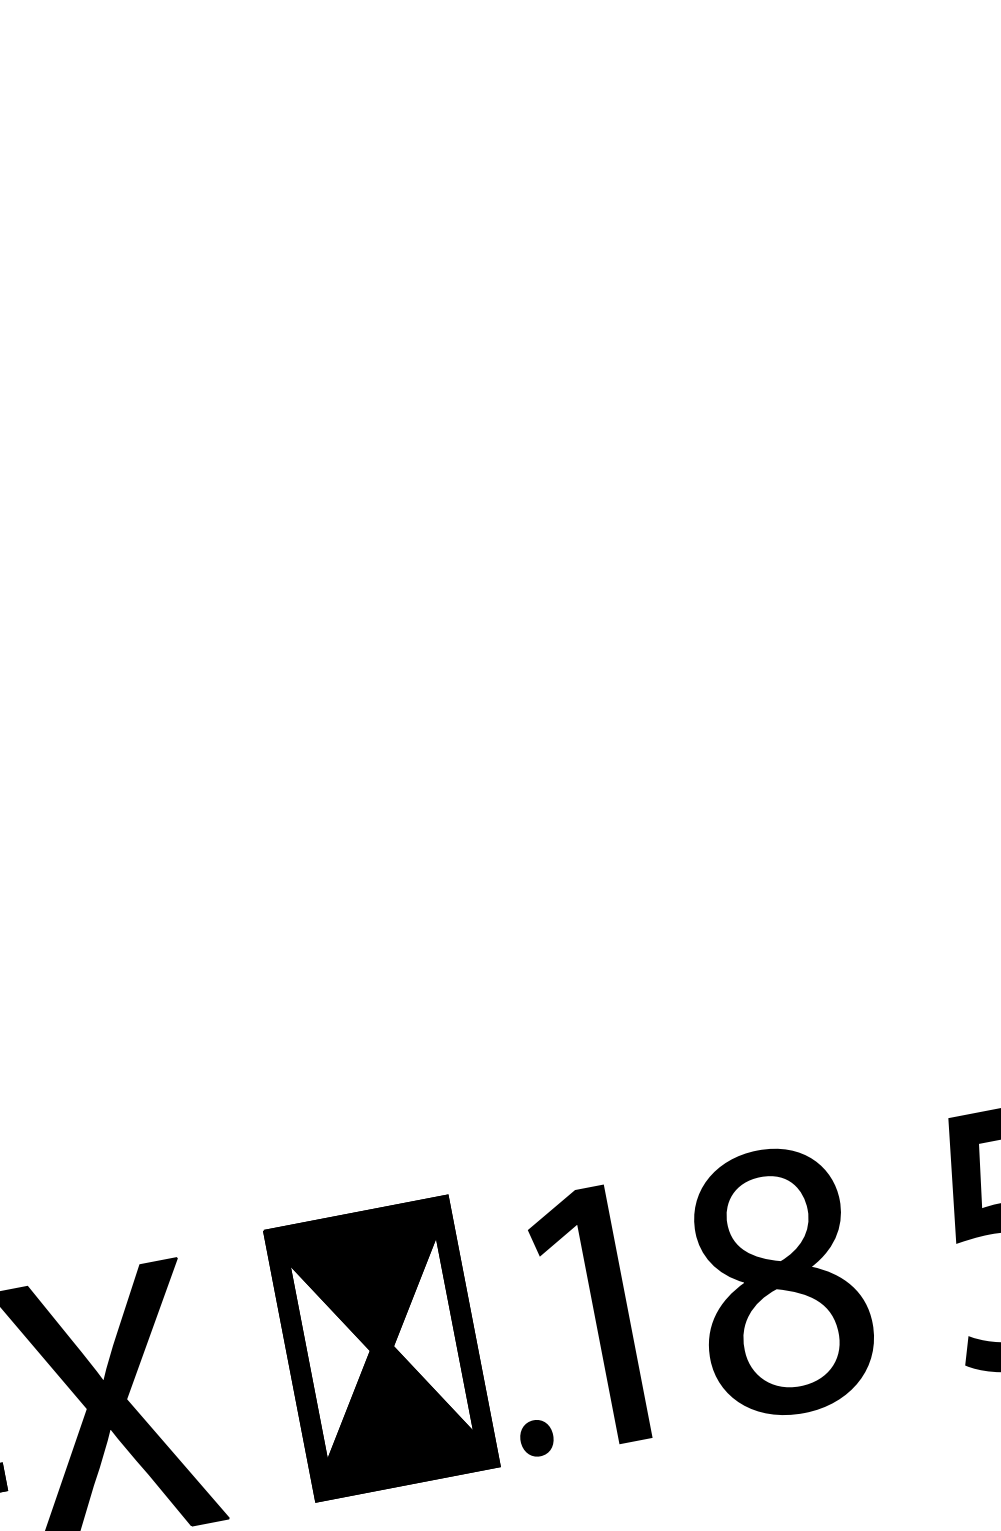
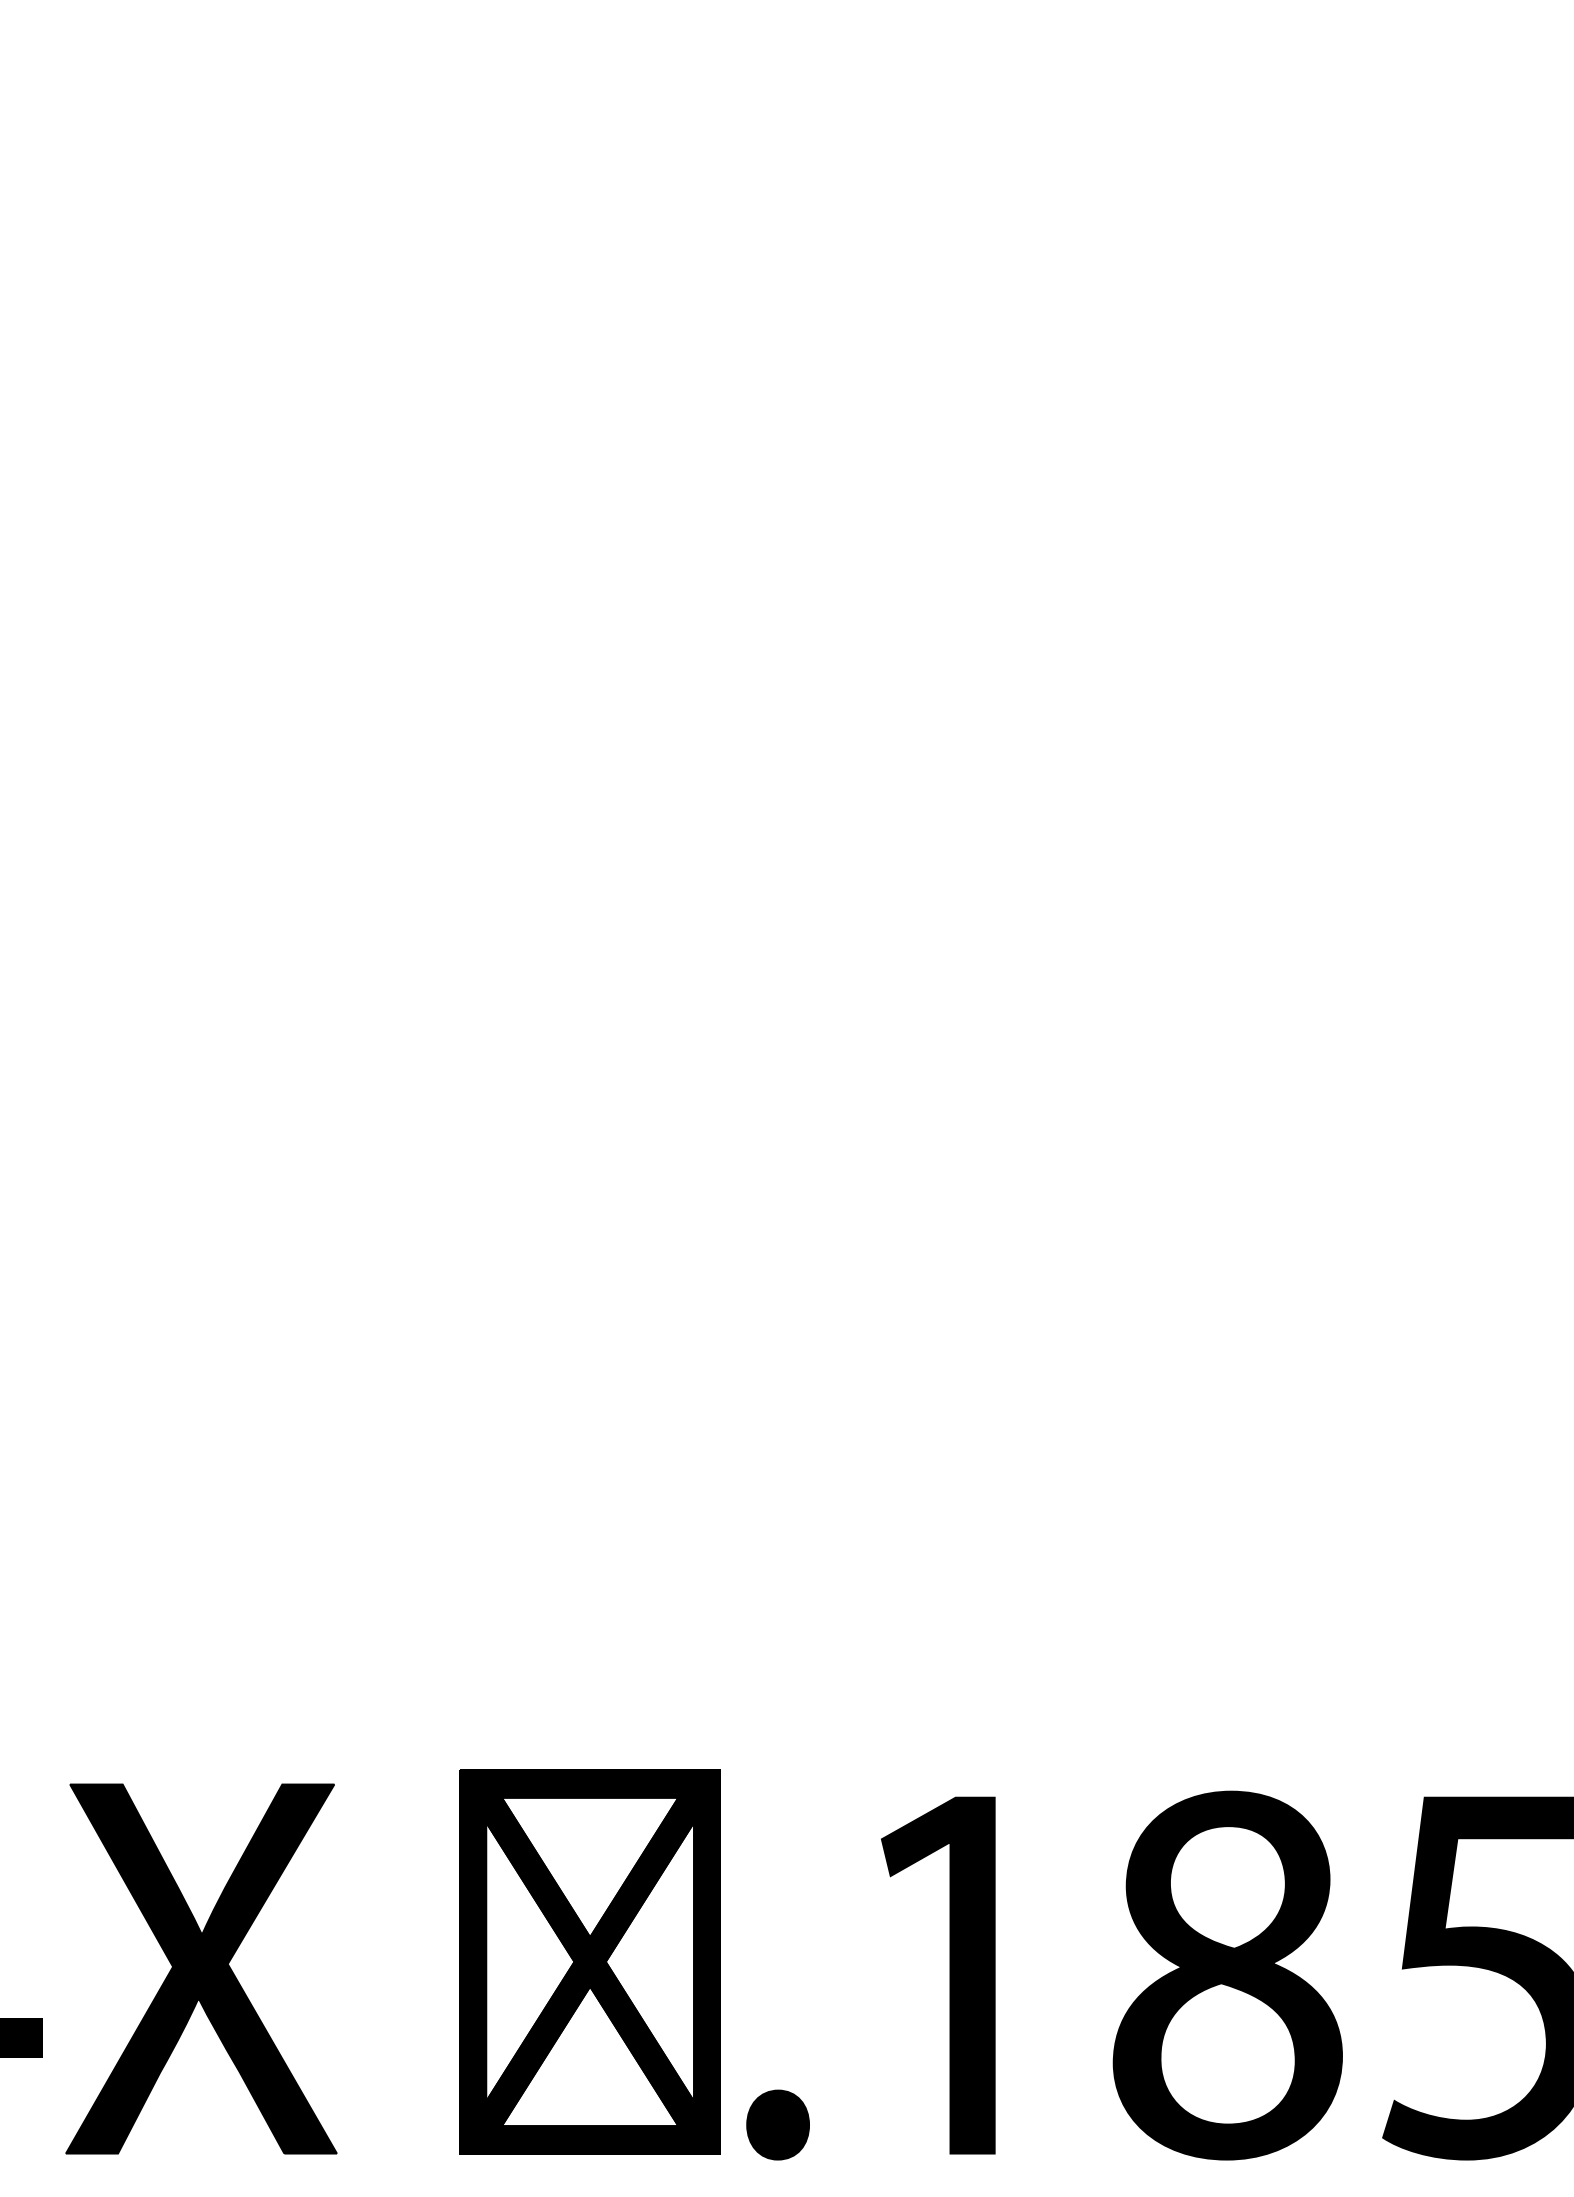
part: (779, 1281) -> (1227, 1975), moved
part: (595, 1317) -> (949, 1975), moved
part: (536, 1437) -> (777, 2124), size x1.43

